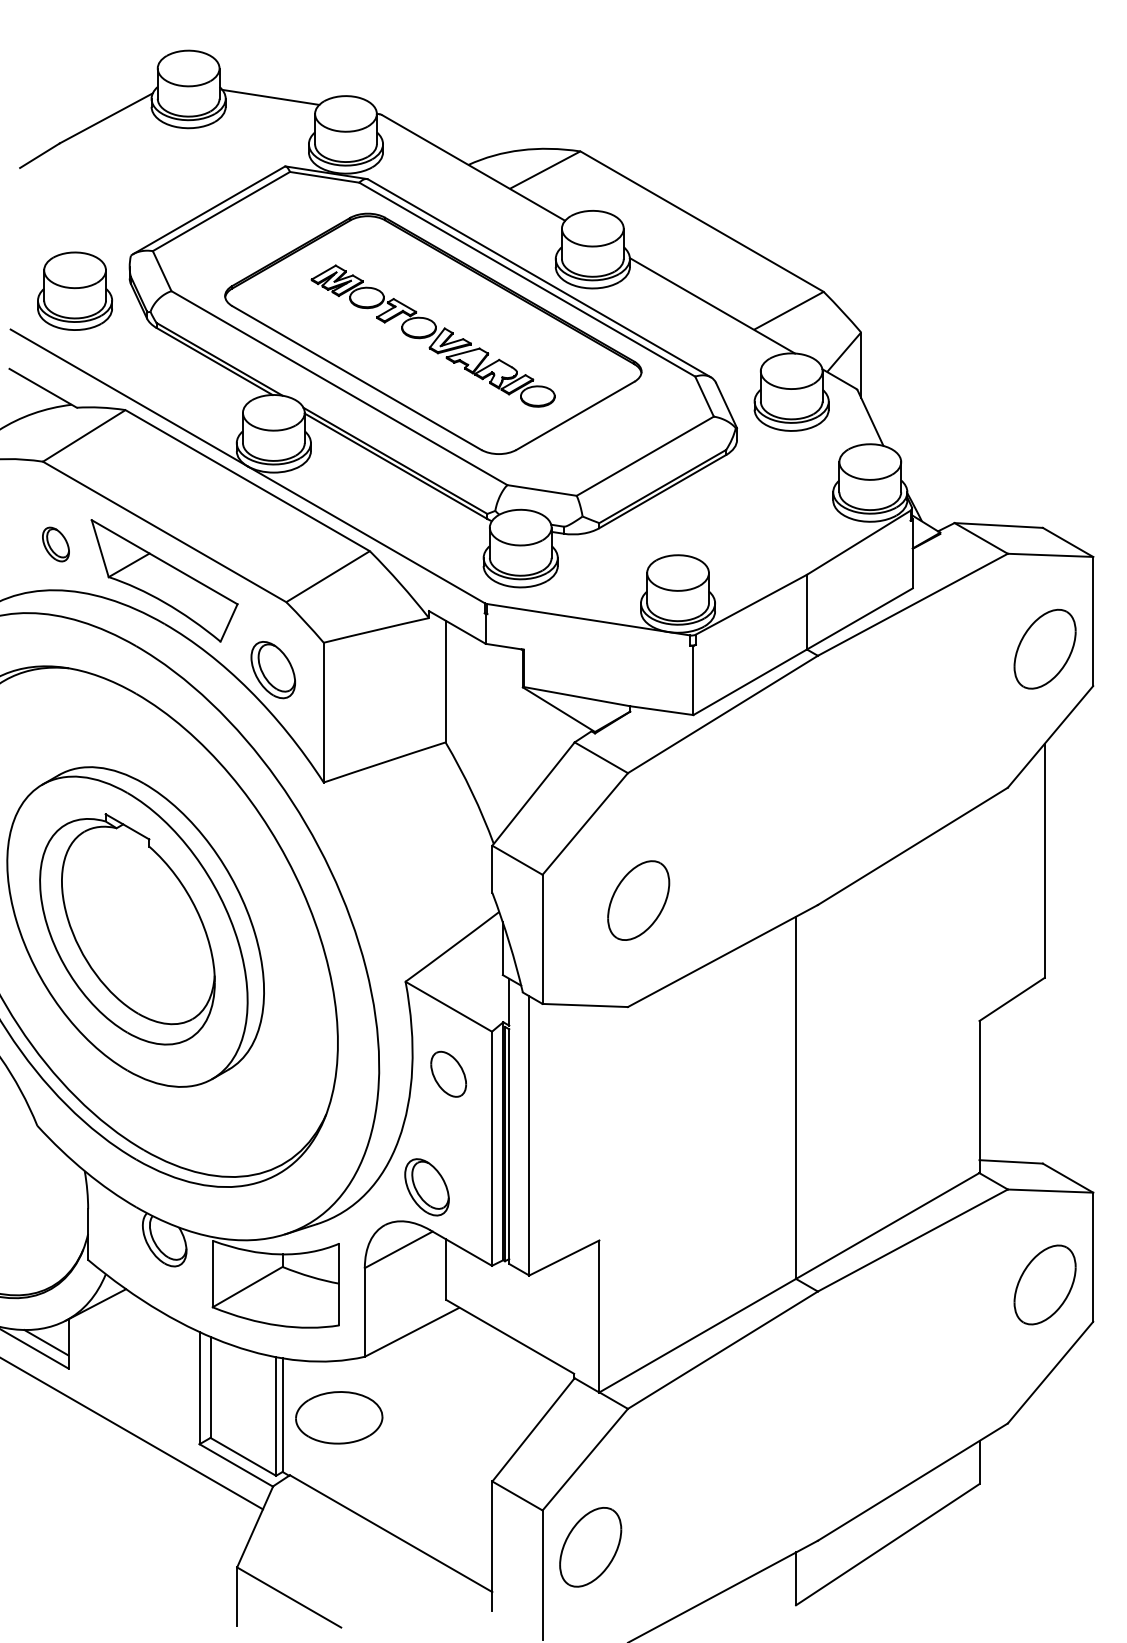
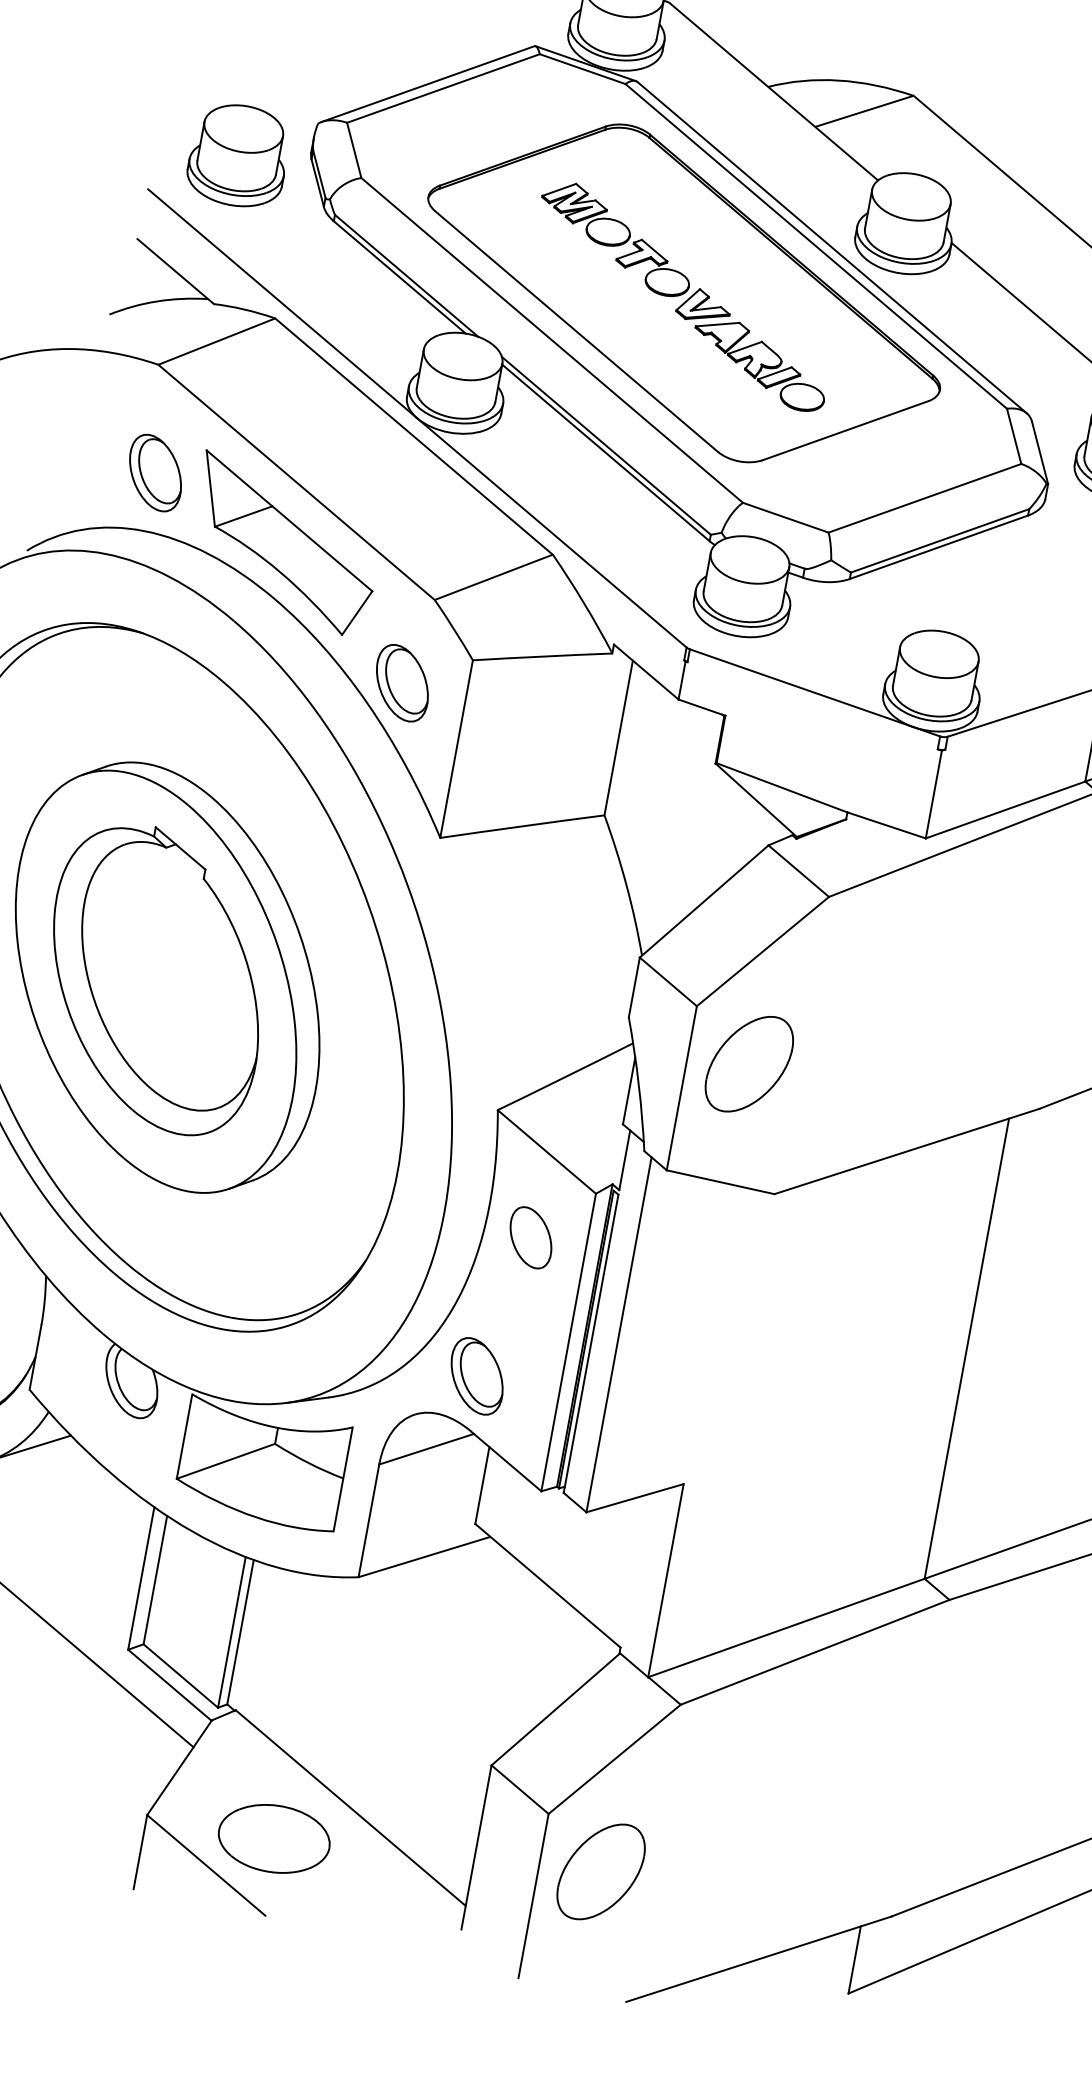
part: (55, 544) -> (154, 472), size x1.67
part: (638, 900) -> (749, 1063), moved
part: (339, 1417) -> (274, 1838), moved

